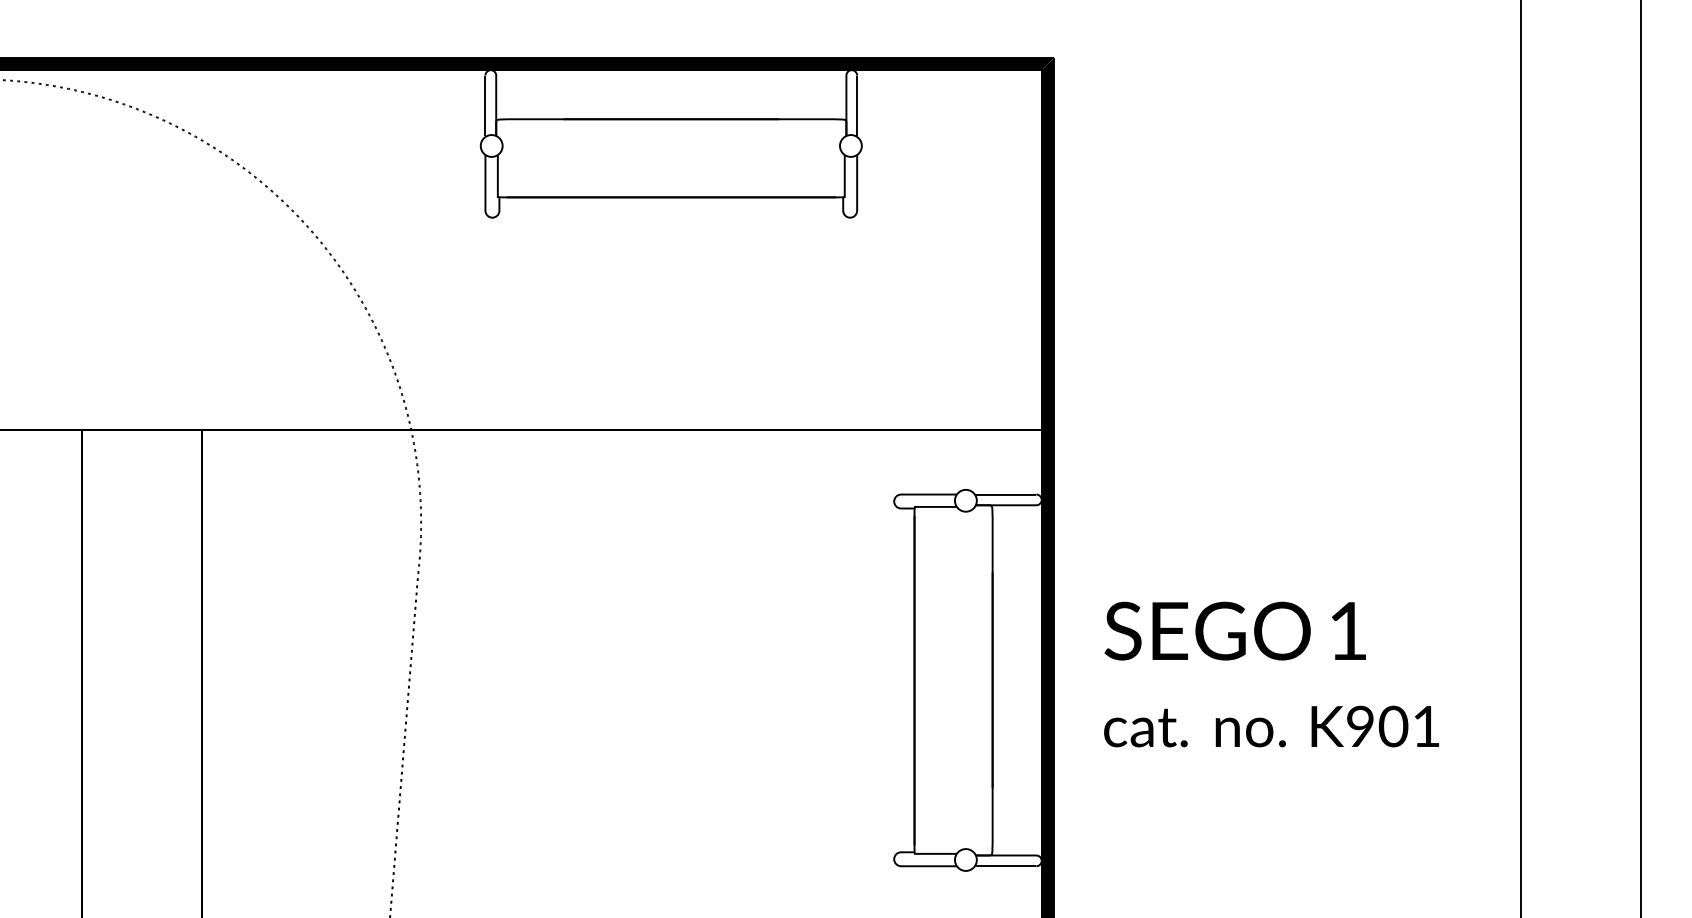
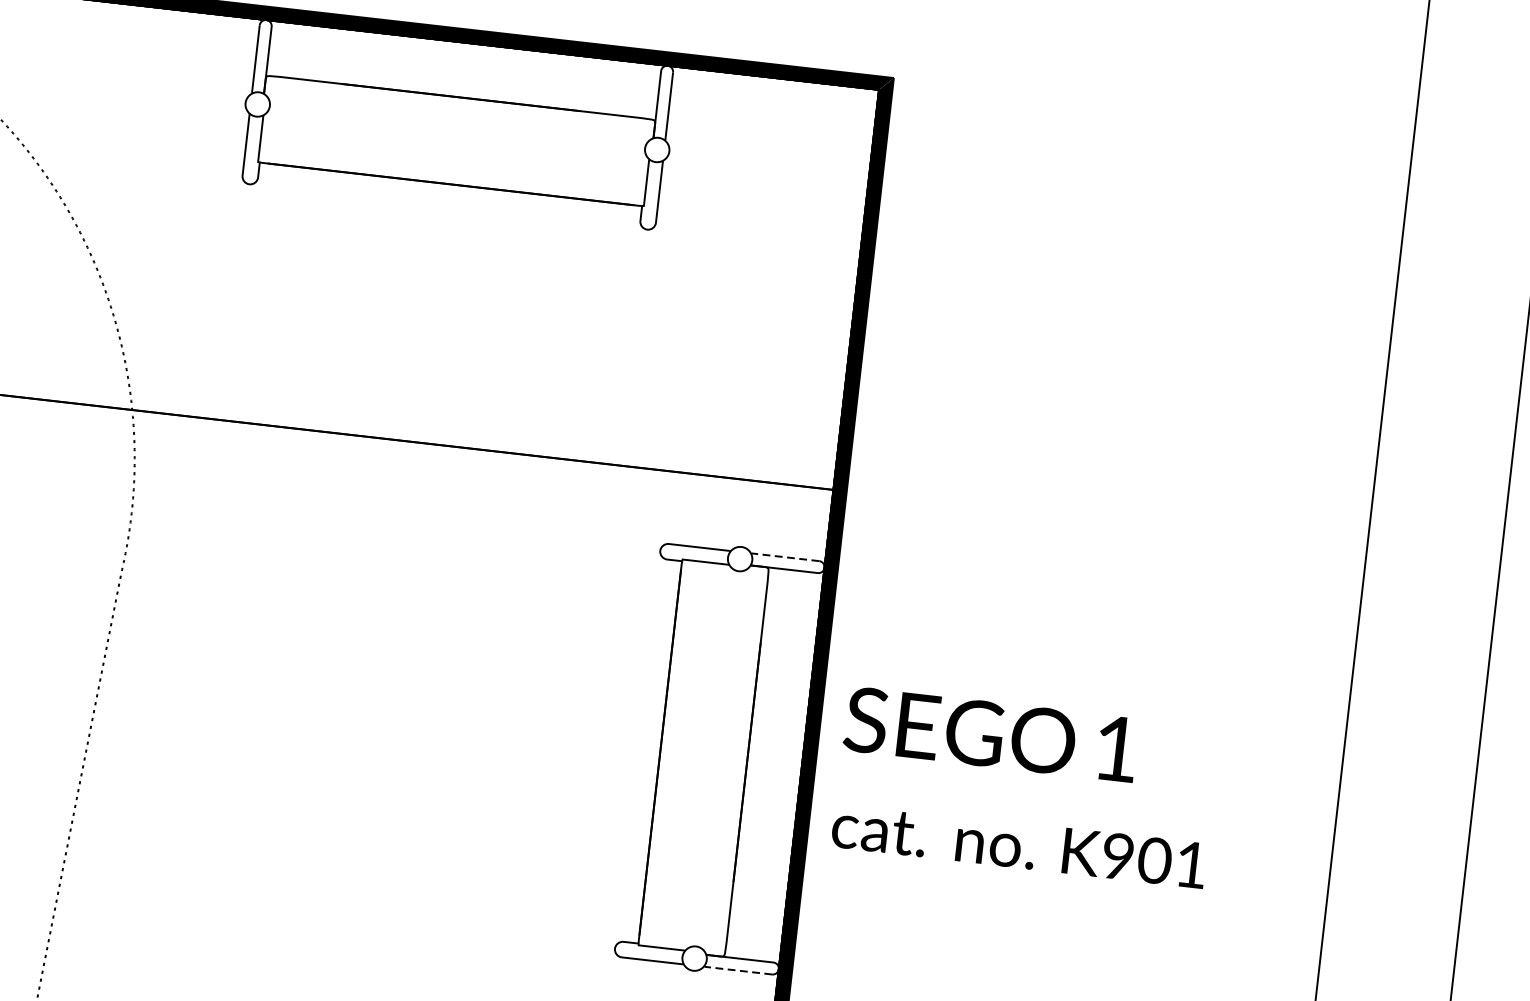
line: (1005, 494) -> (784, 557), solid -> dashed
text: (1271, 674) -> (1025, 787), moved
line: (1005, 866) -> (737, 970), solid -> dashed

